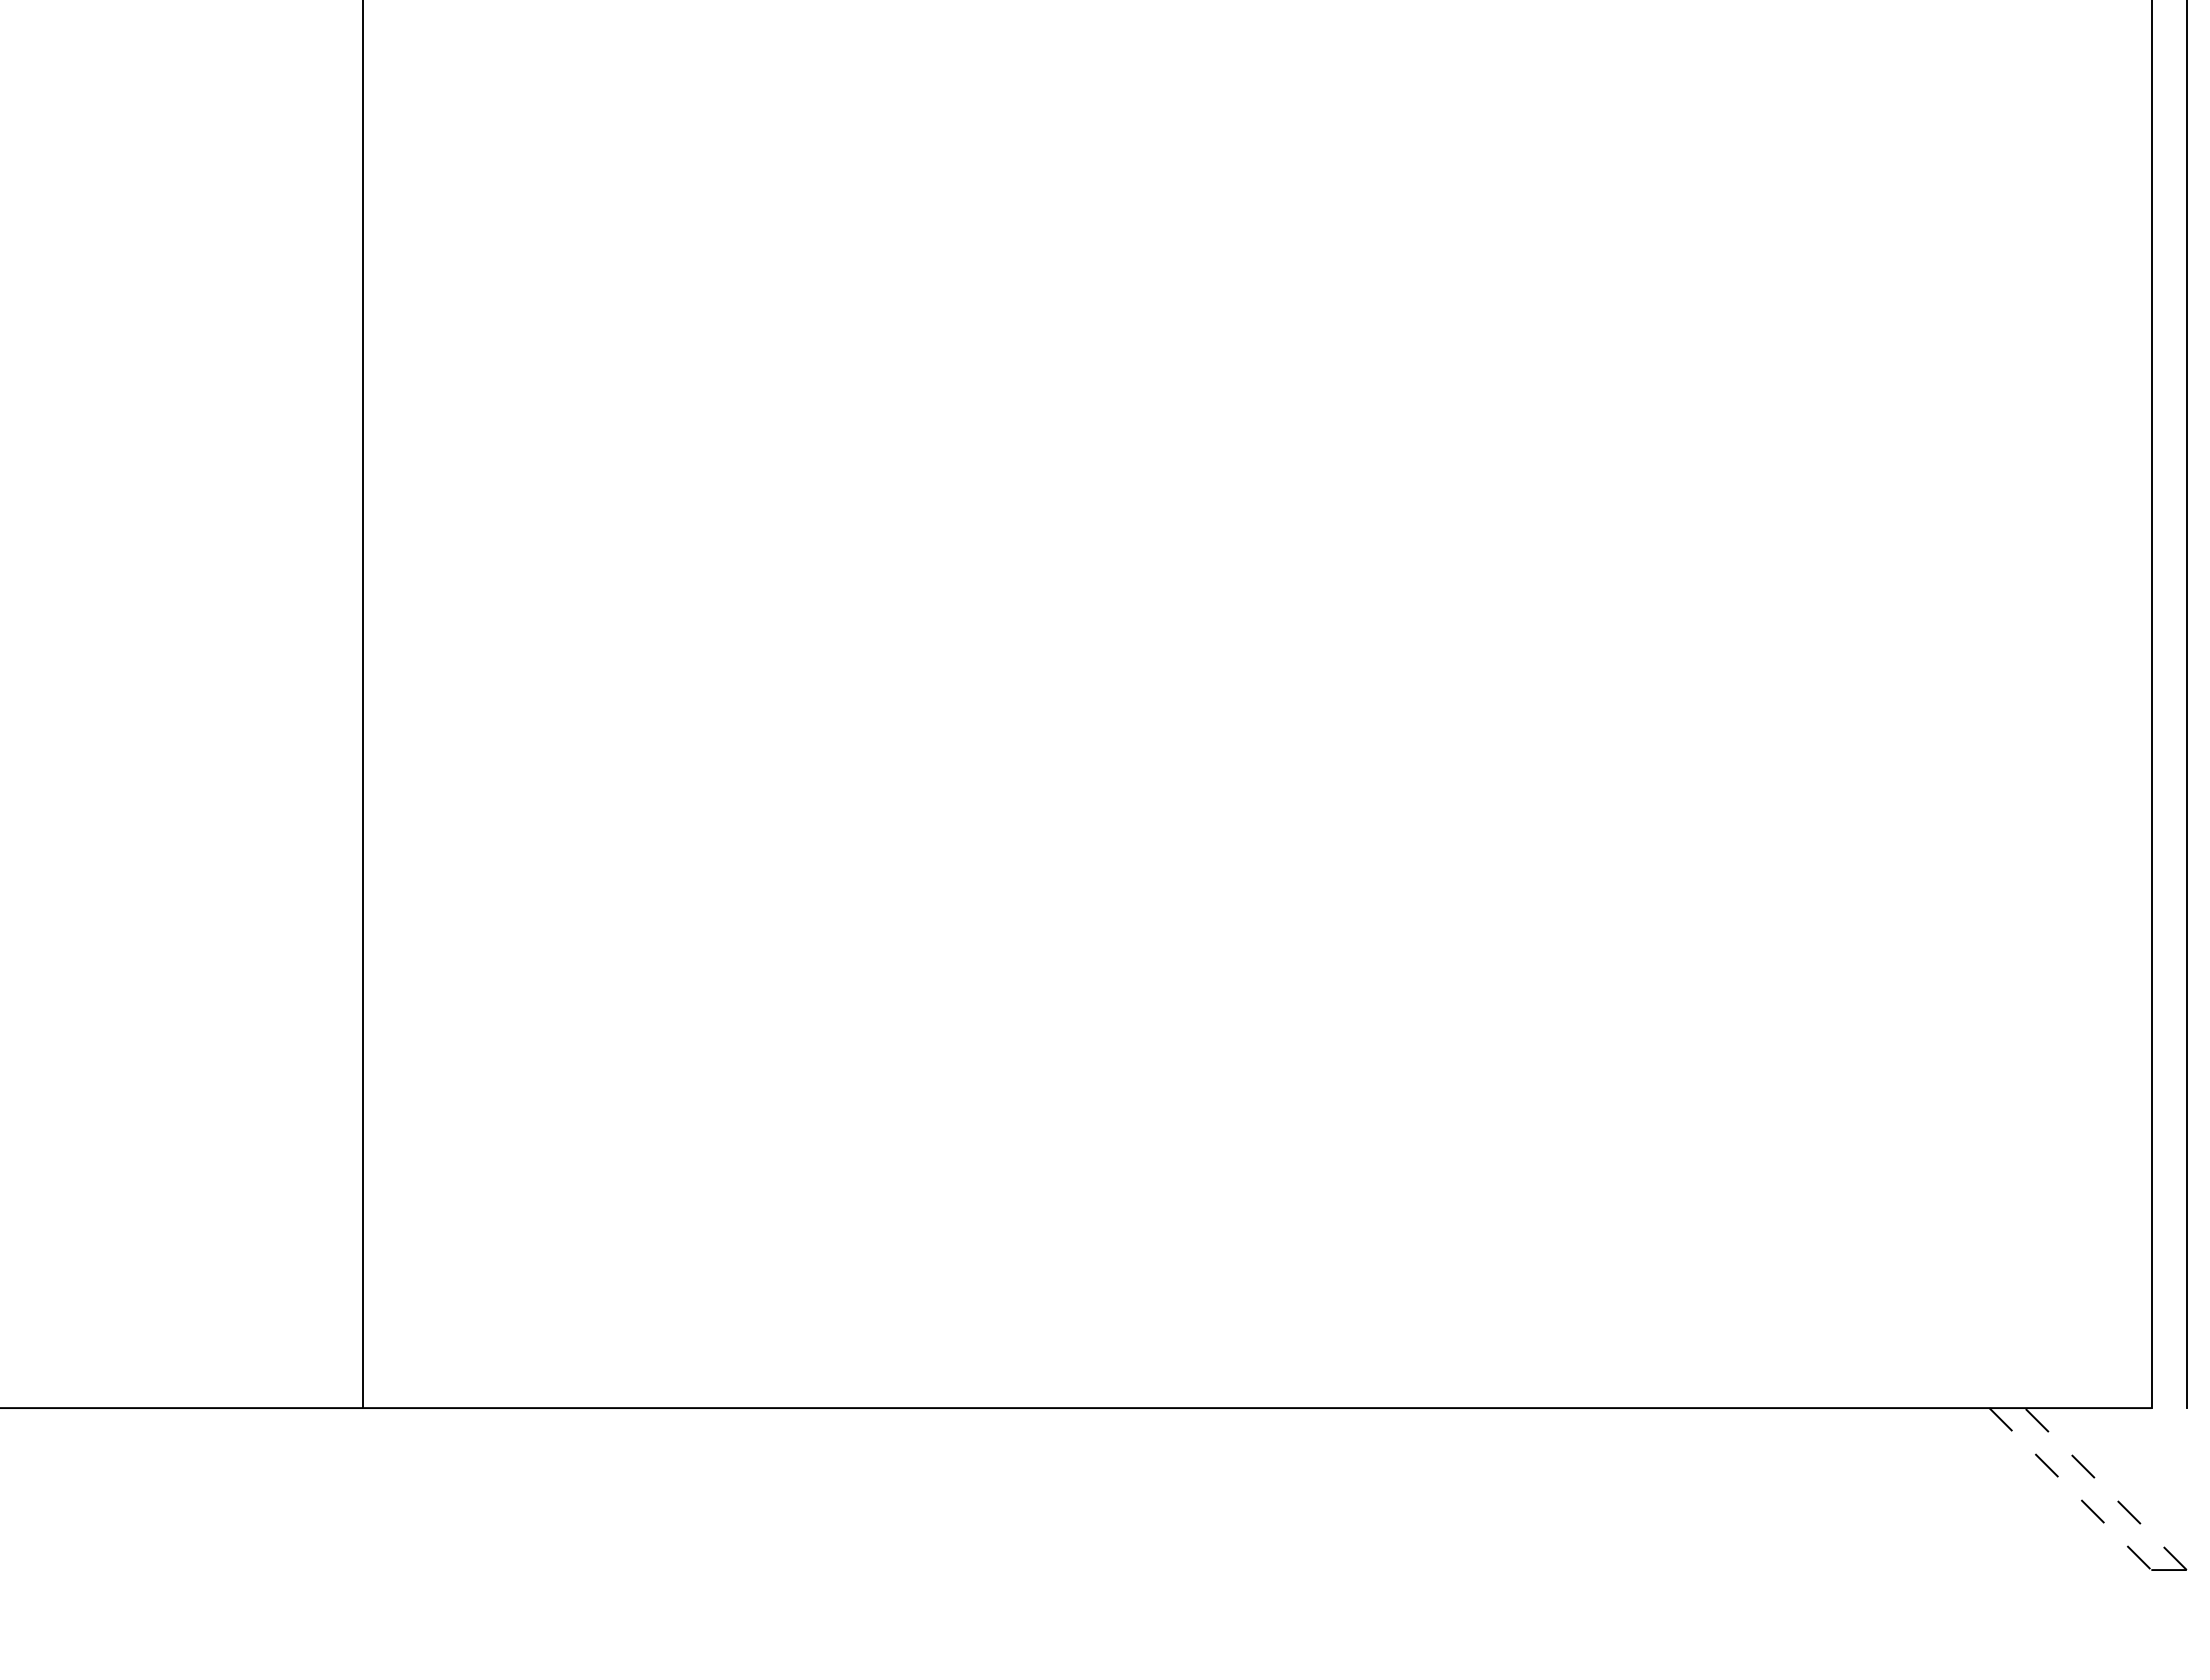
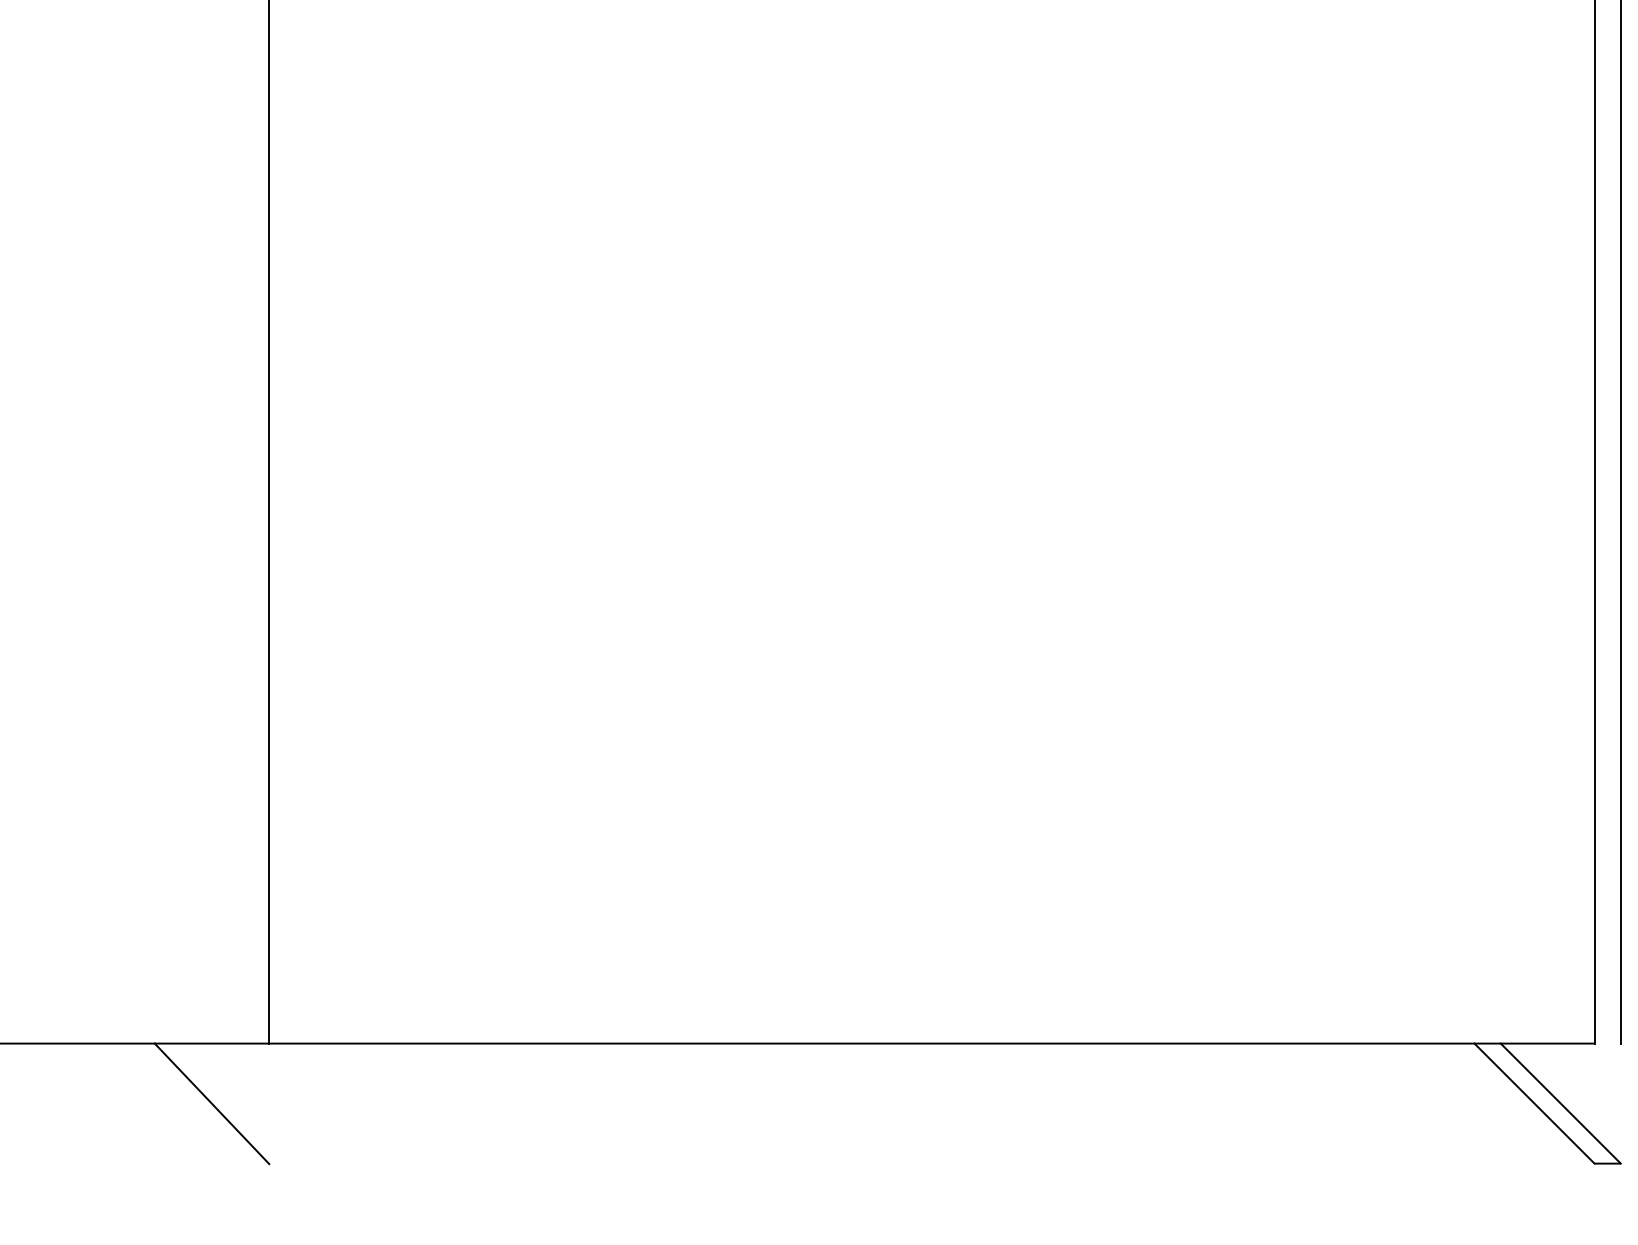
line: (285, 1489) -> (211, 1103), added
line: (2070, 1489) -> (1534, 1103), dashed -> solid
line: (2105, 1489) -> (1560, 1103), dashed -> solid

